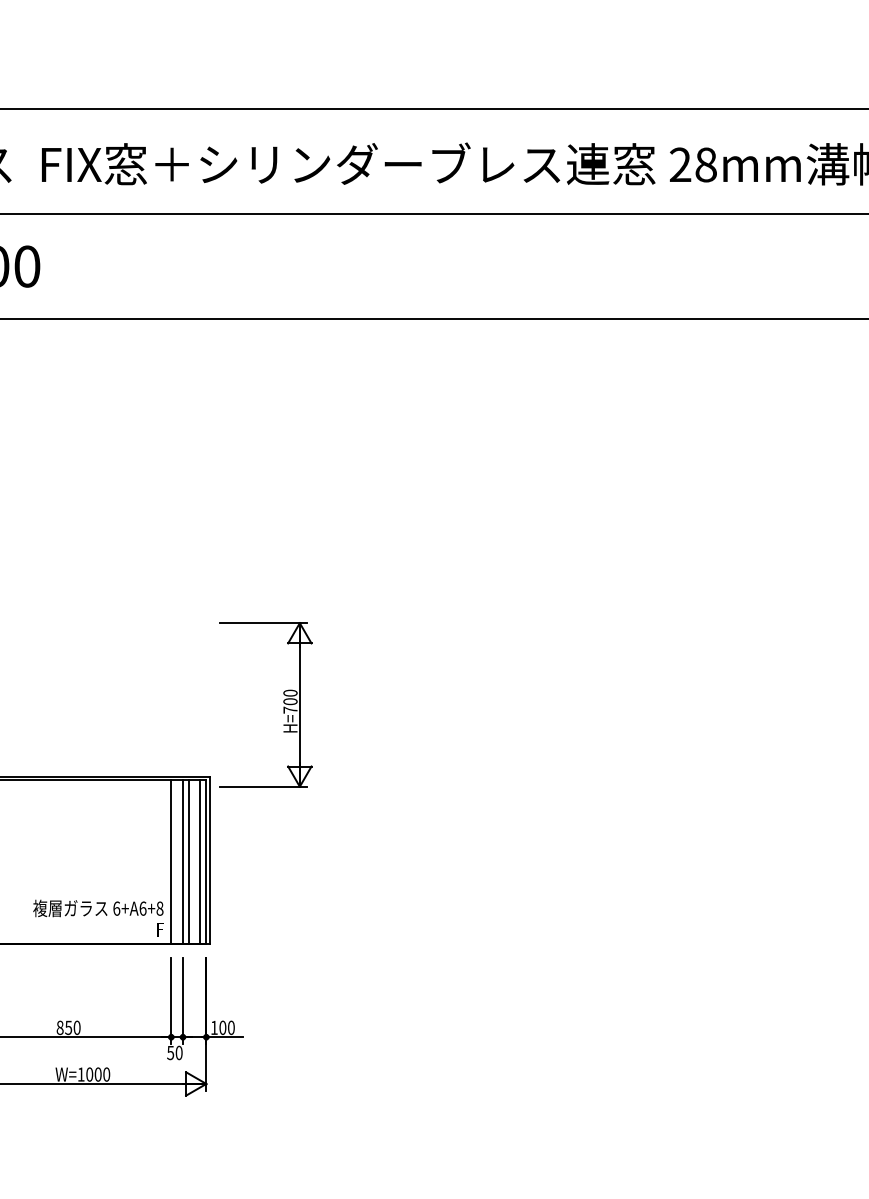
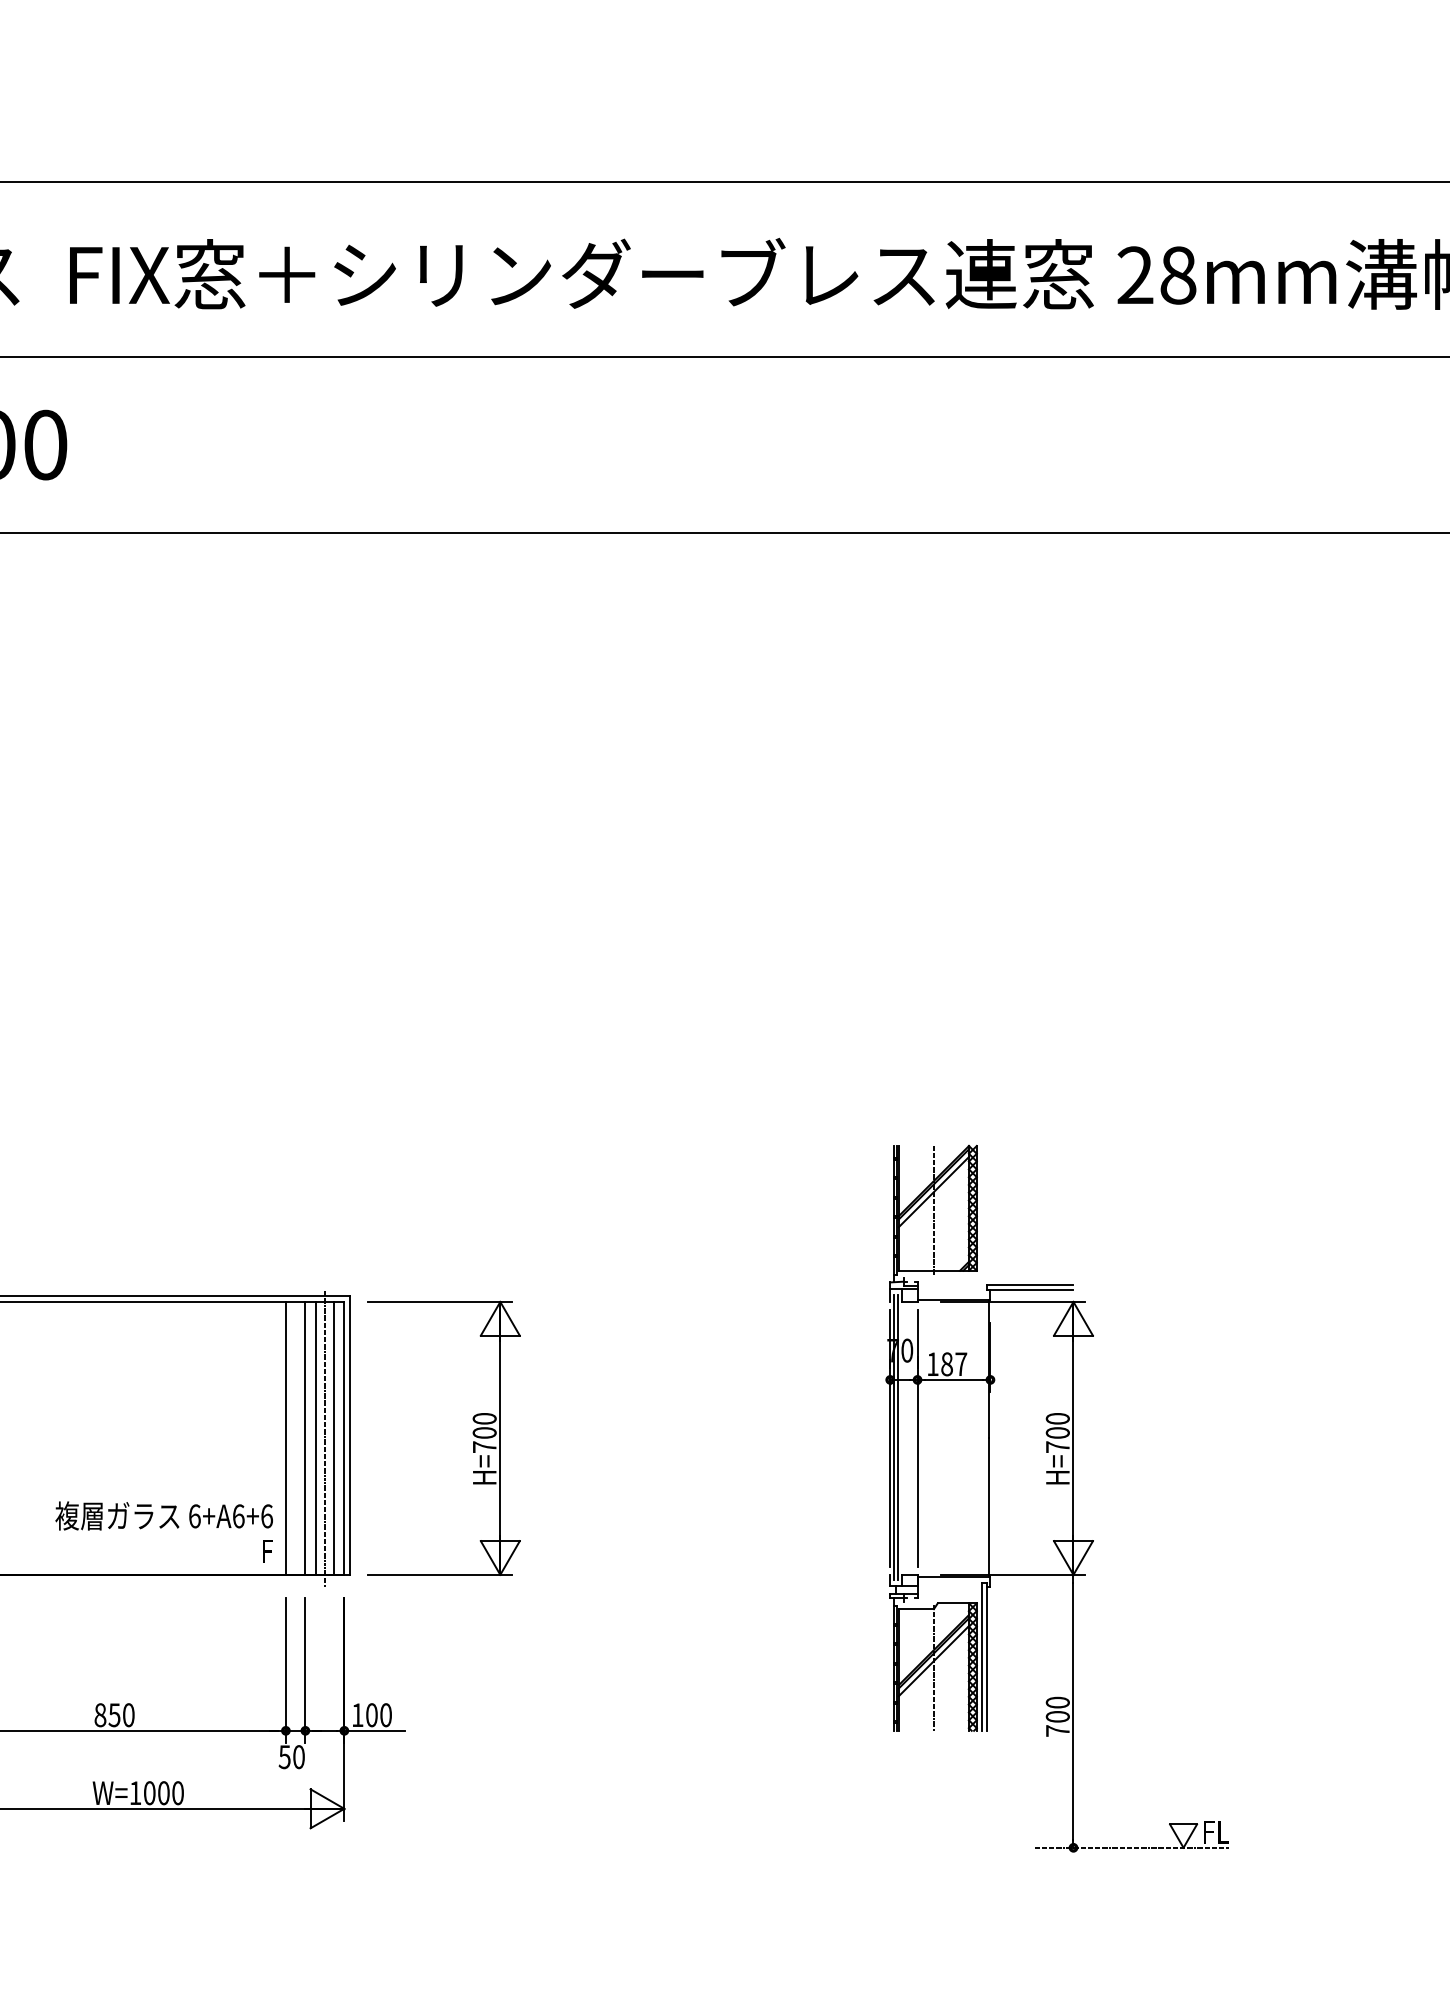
part: (283, 702) -> (473, 1434), moved
line: (194, 861) -> (324, 1437), added
part: (633, 897) -> (1057, 1497), added
text: (159, 908) -> (266, 1516), 6+A6+8 -> 6+A6+6

